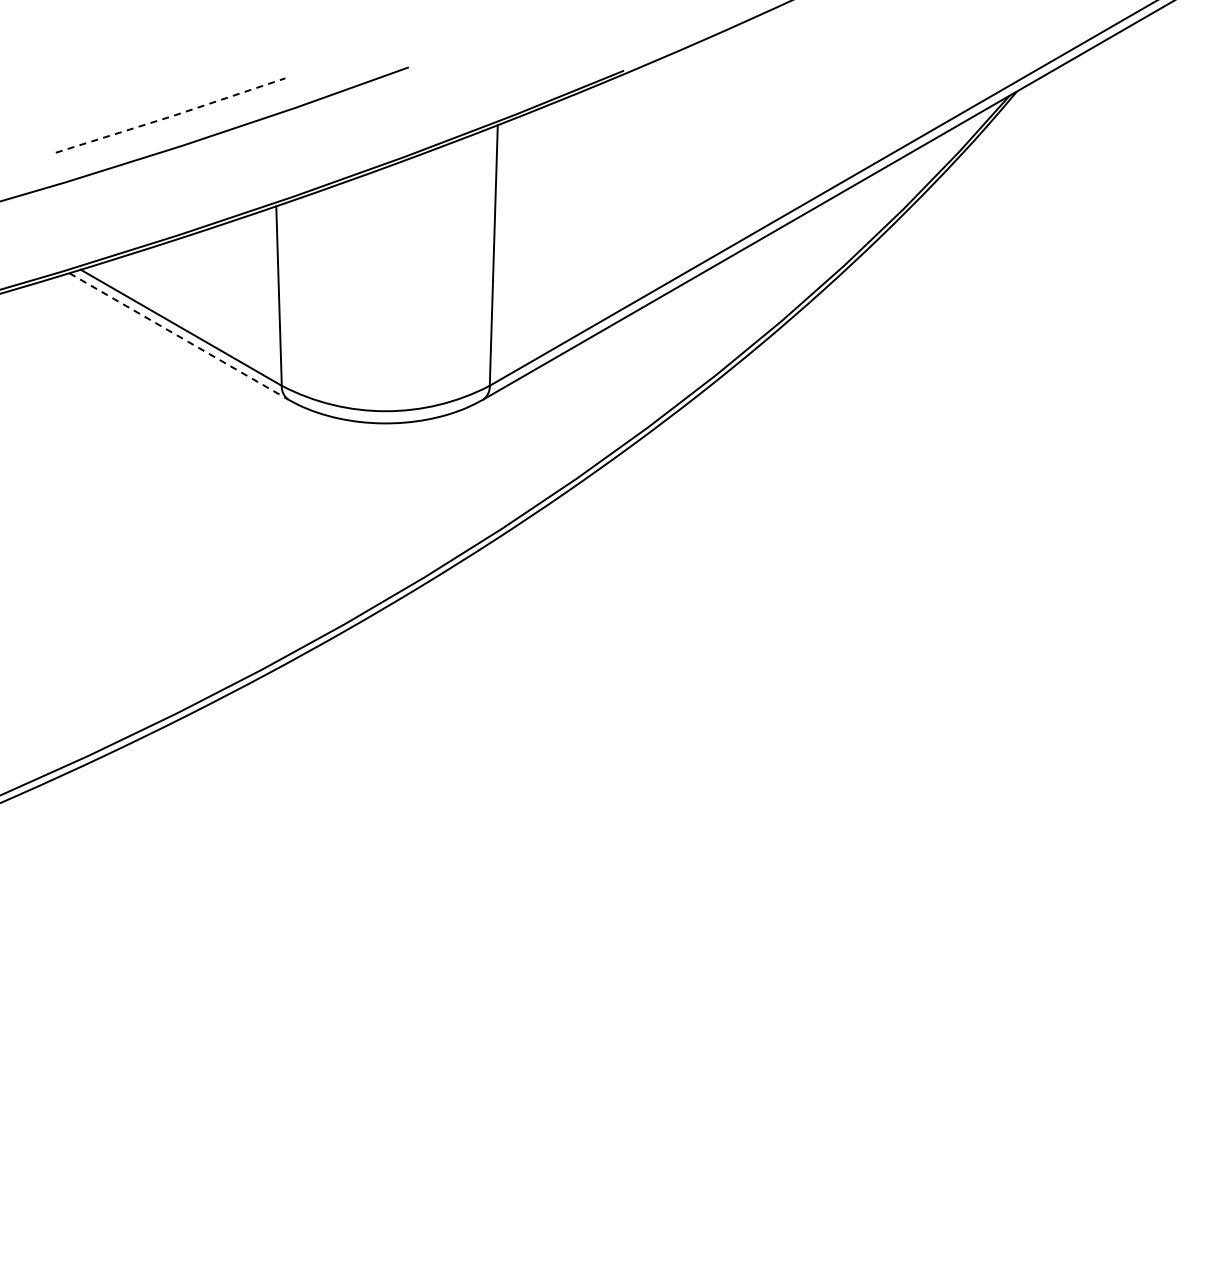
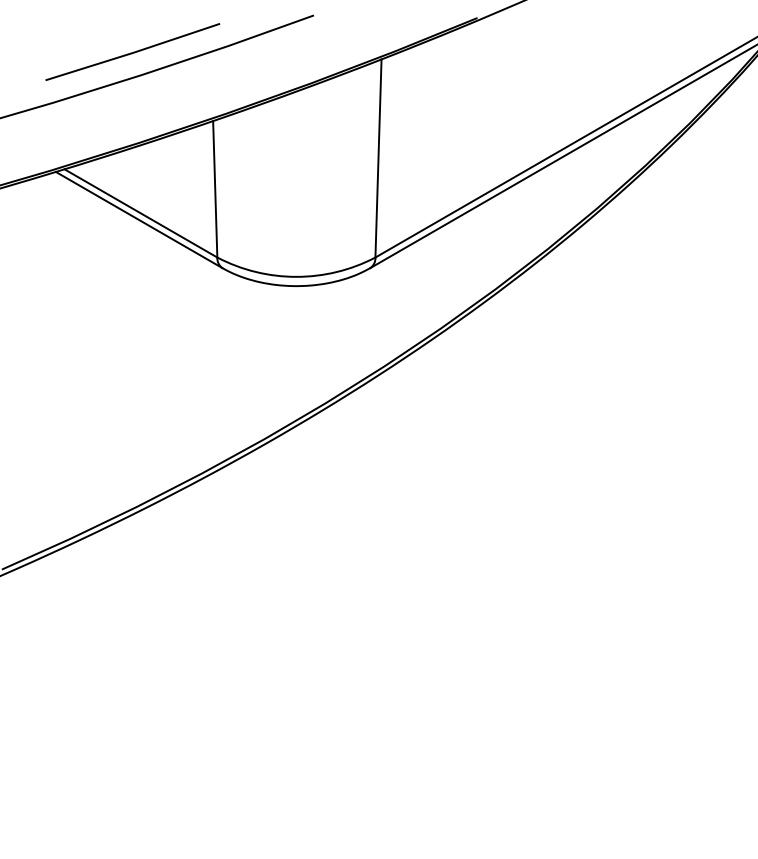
line: (171, 116) -> (133, 52), dashed -> solid
line: (179, 336) -> (139, 220), dashed -> solid

